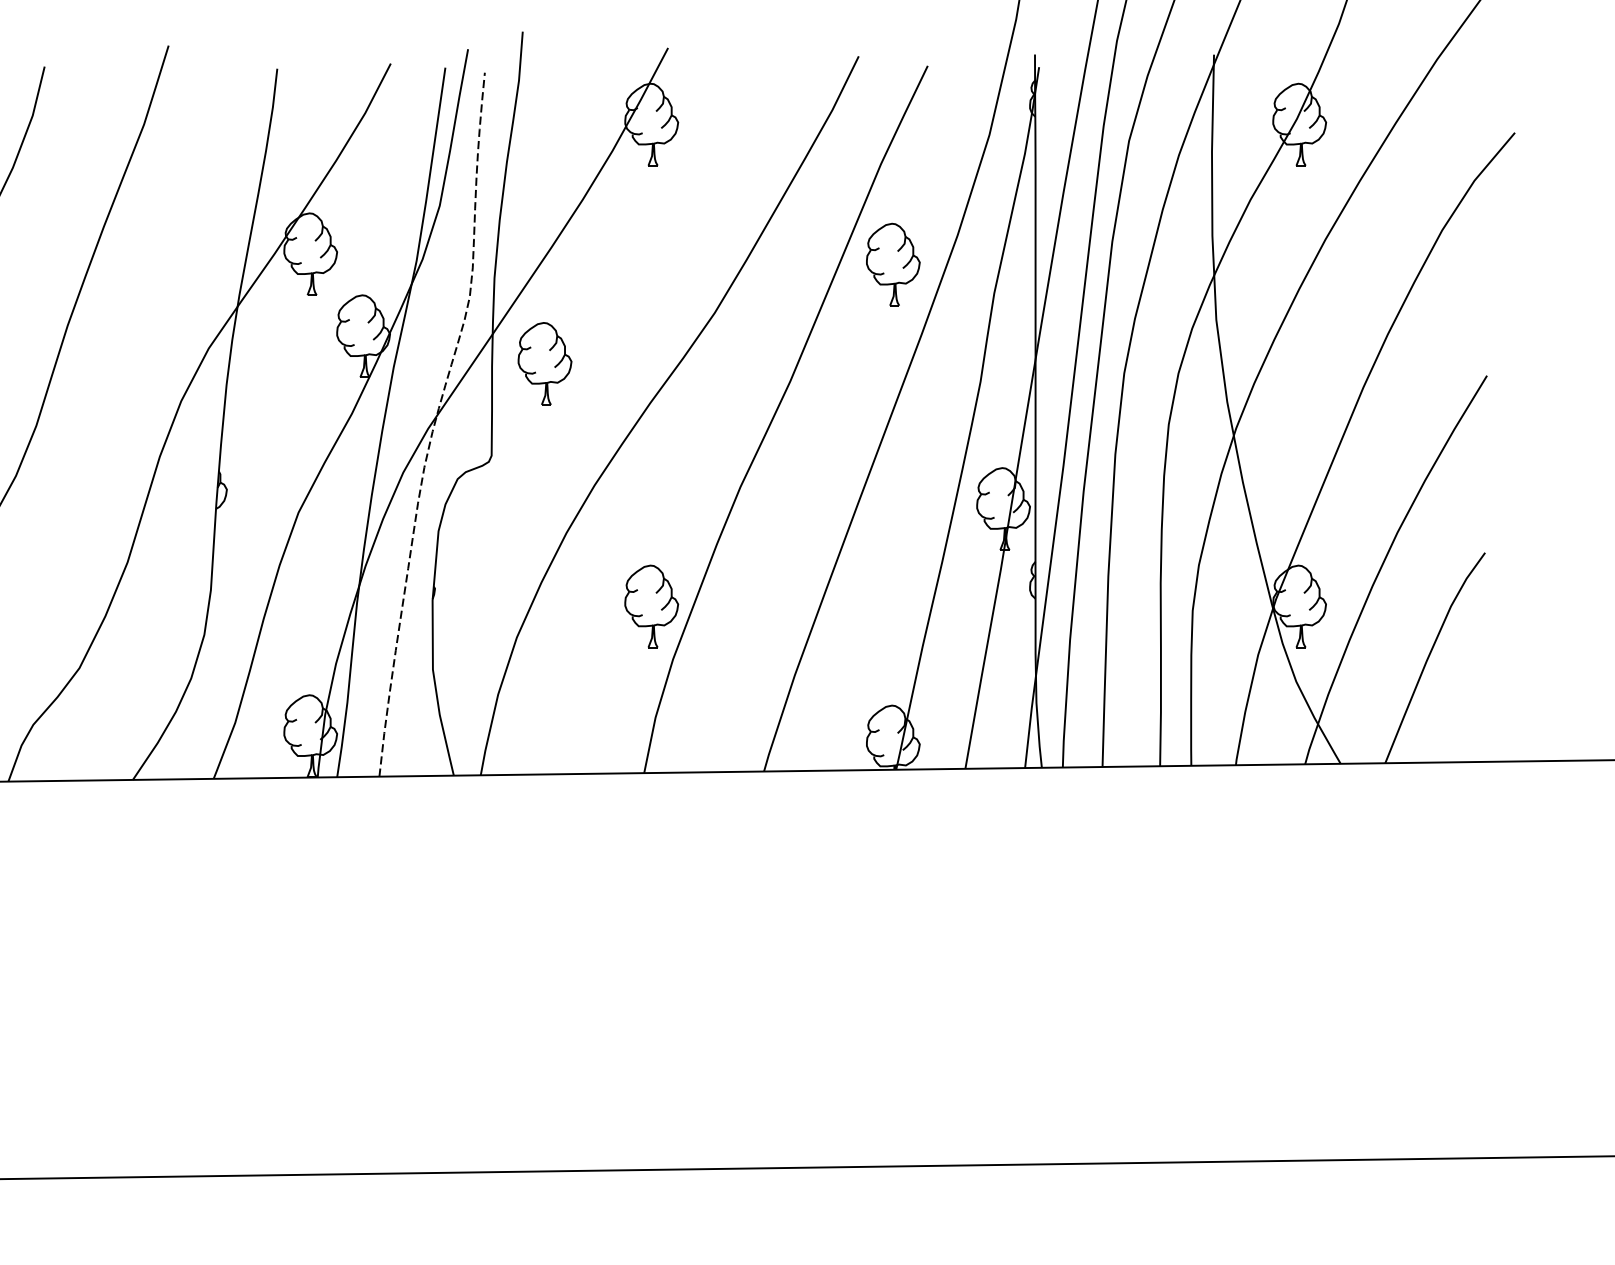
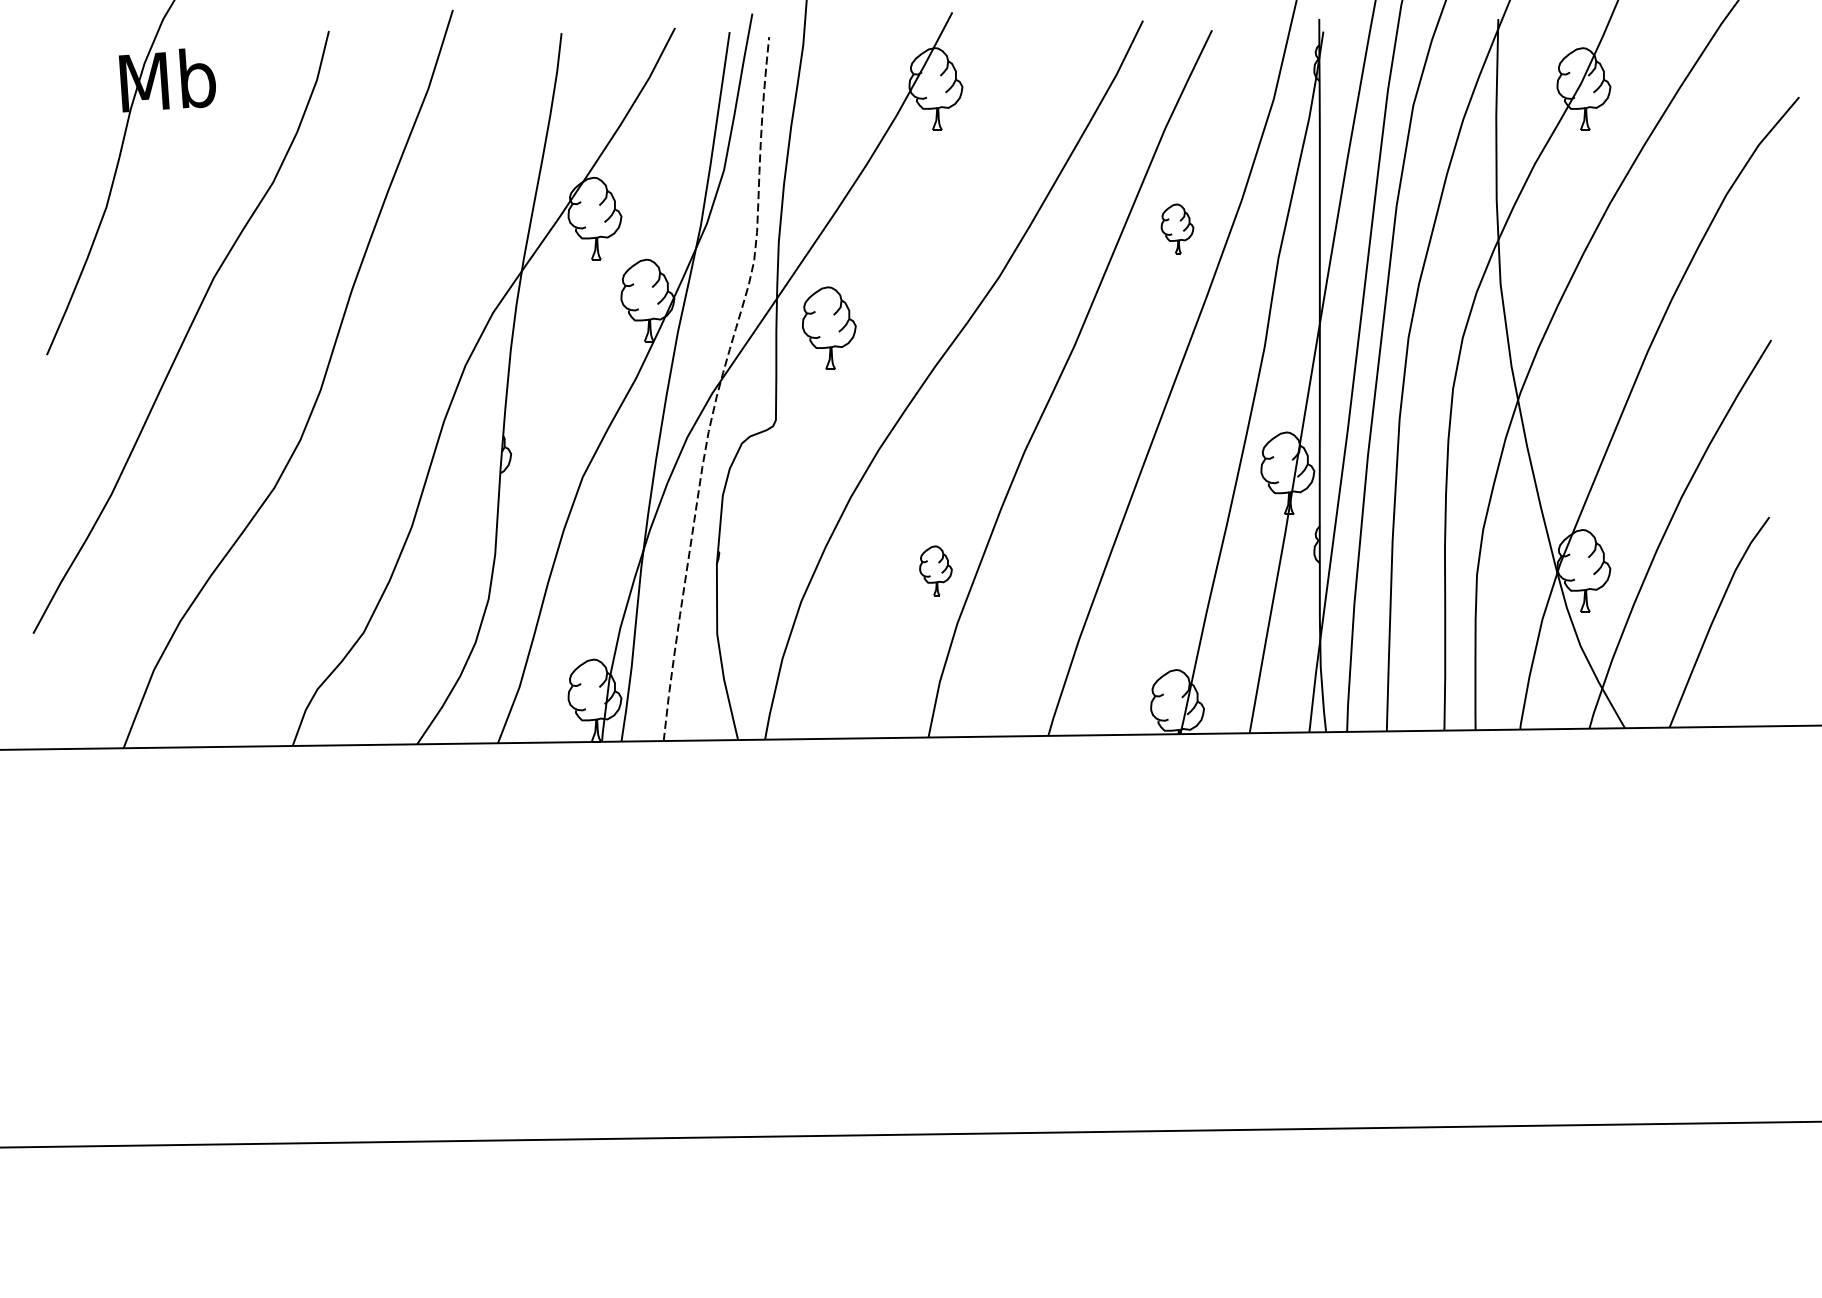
part: (893, 264) -> (1177, 228), size x0.6
part: (651, 606) -> (935, 570), size x0.6

